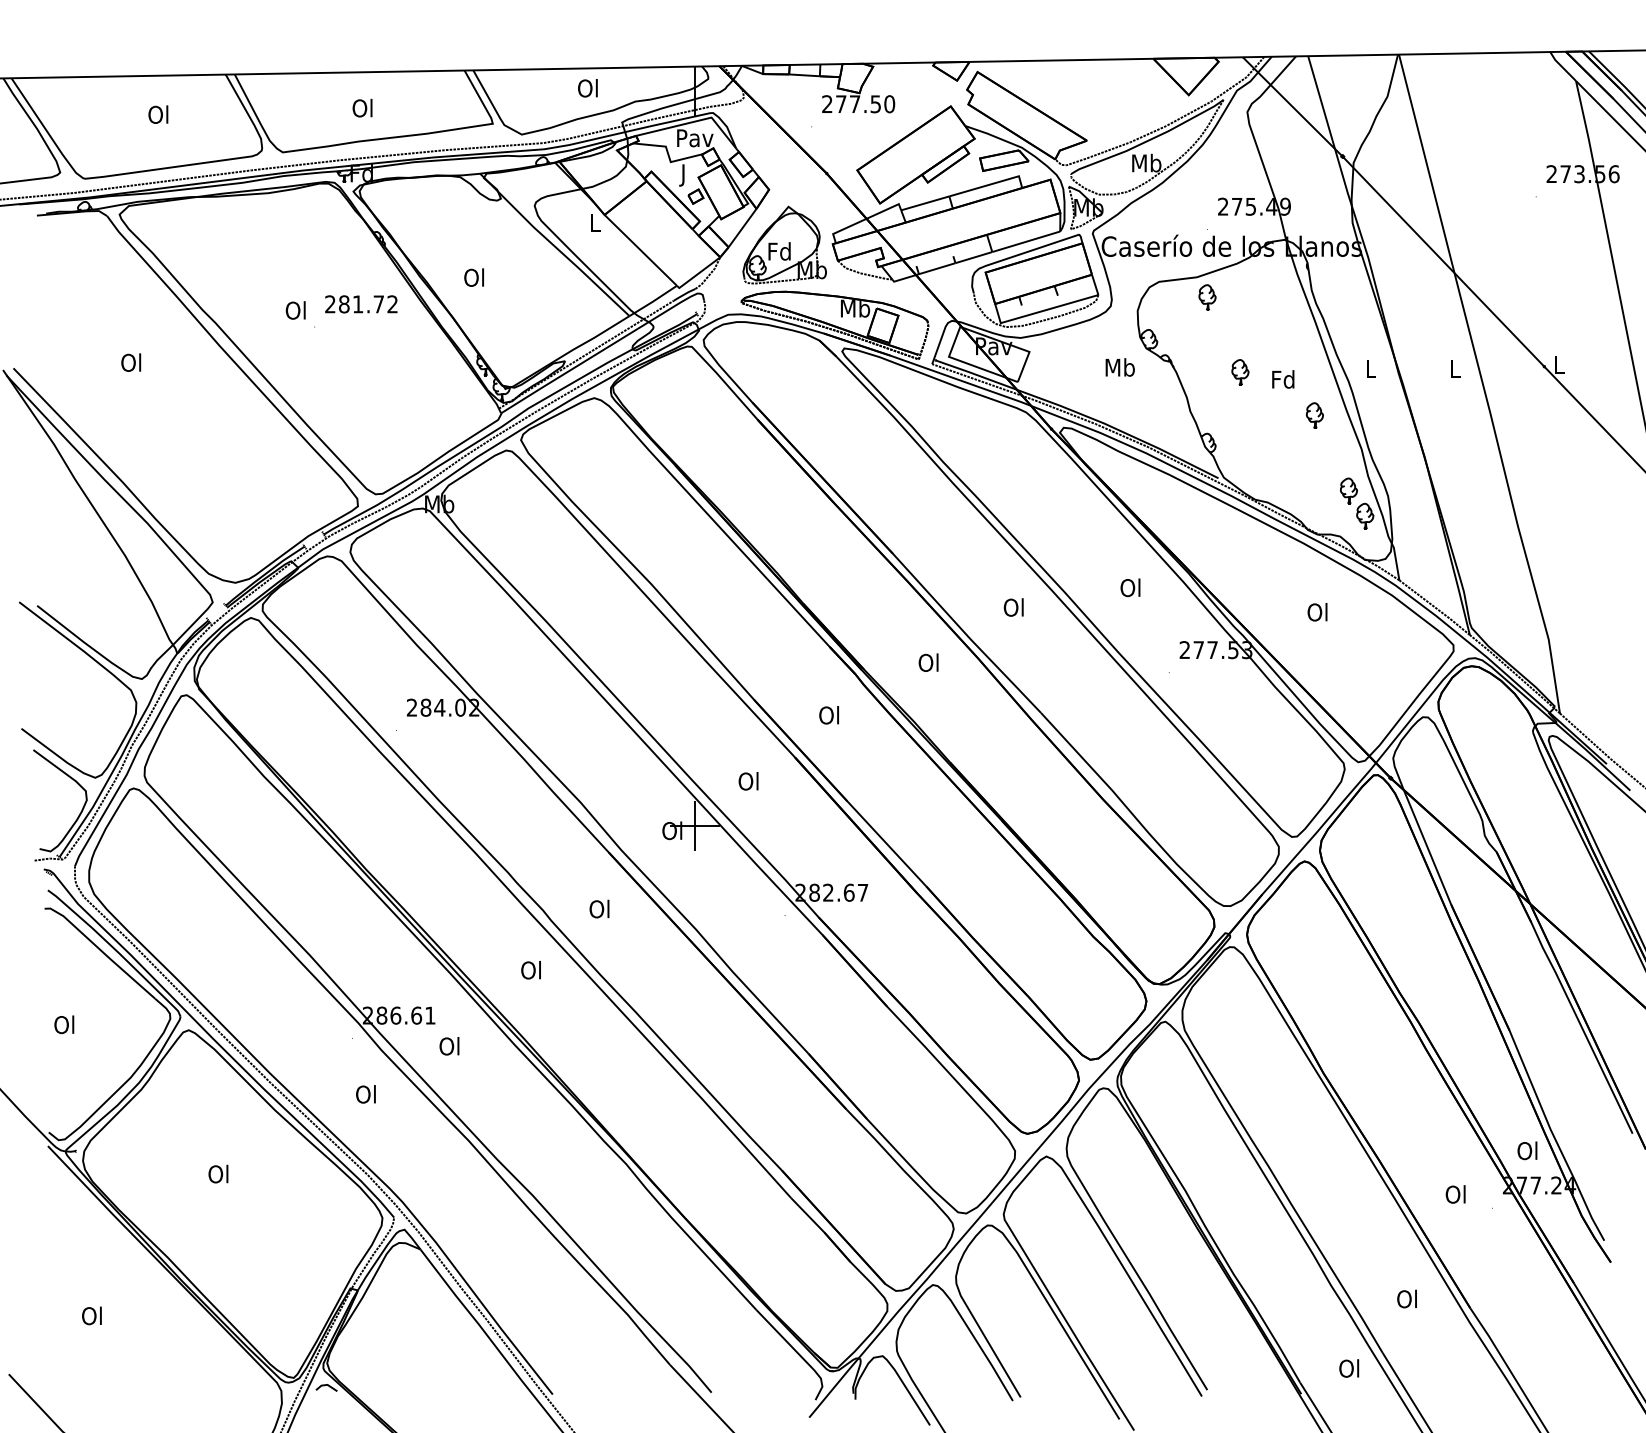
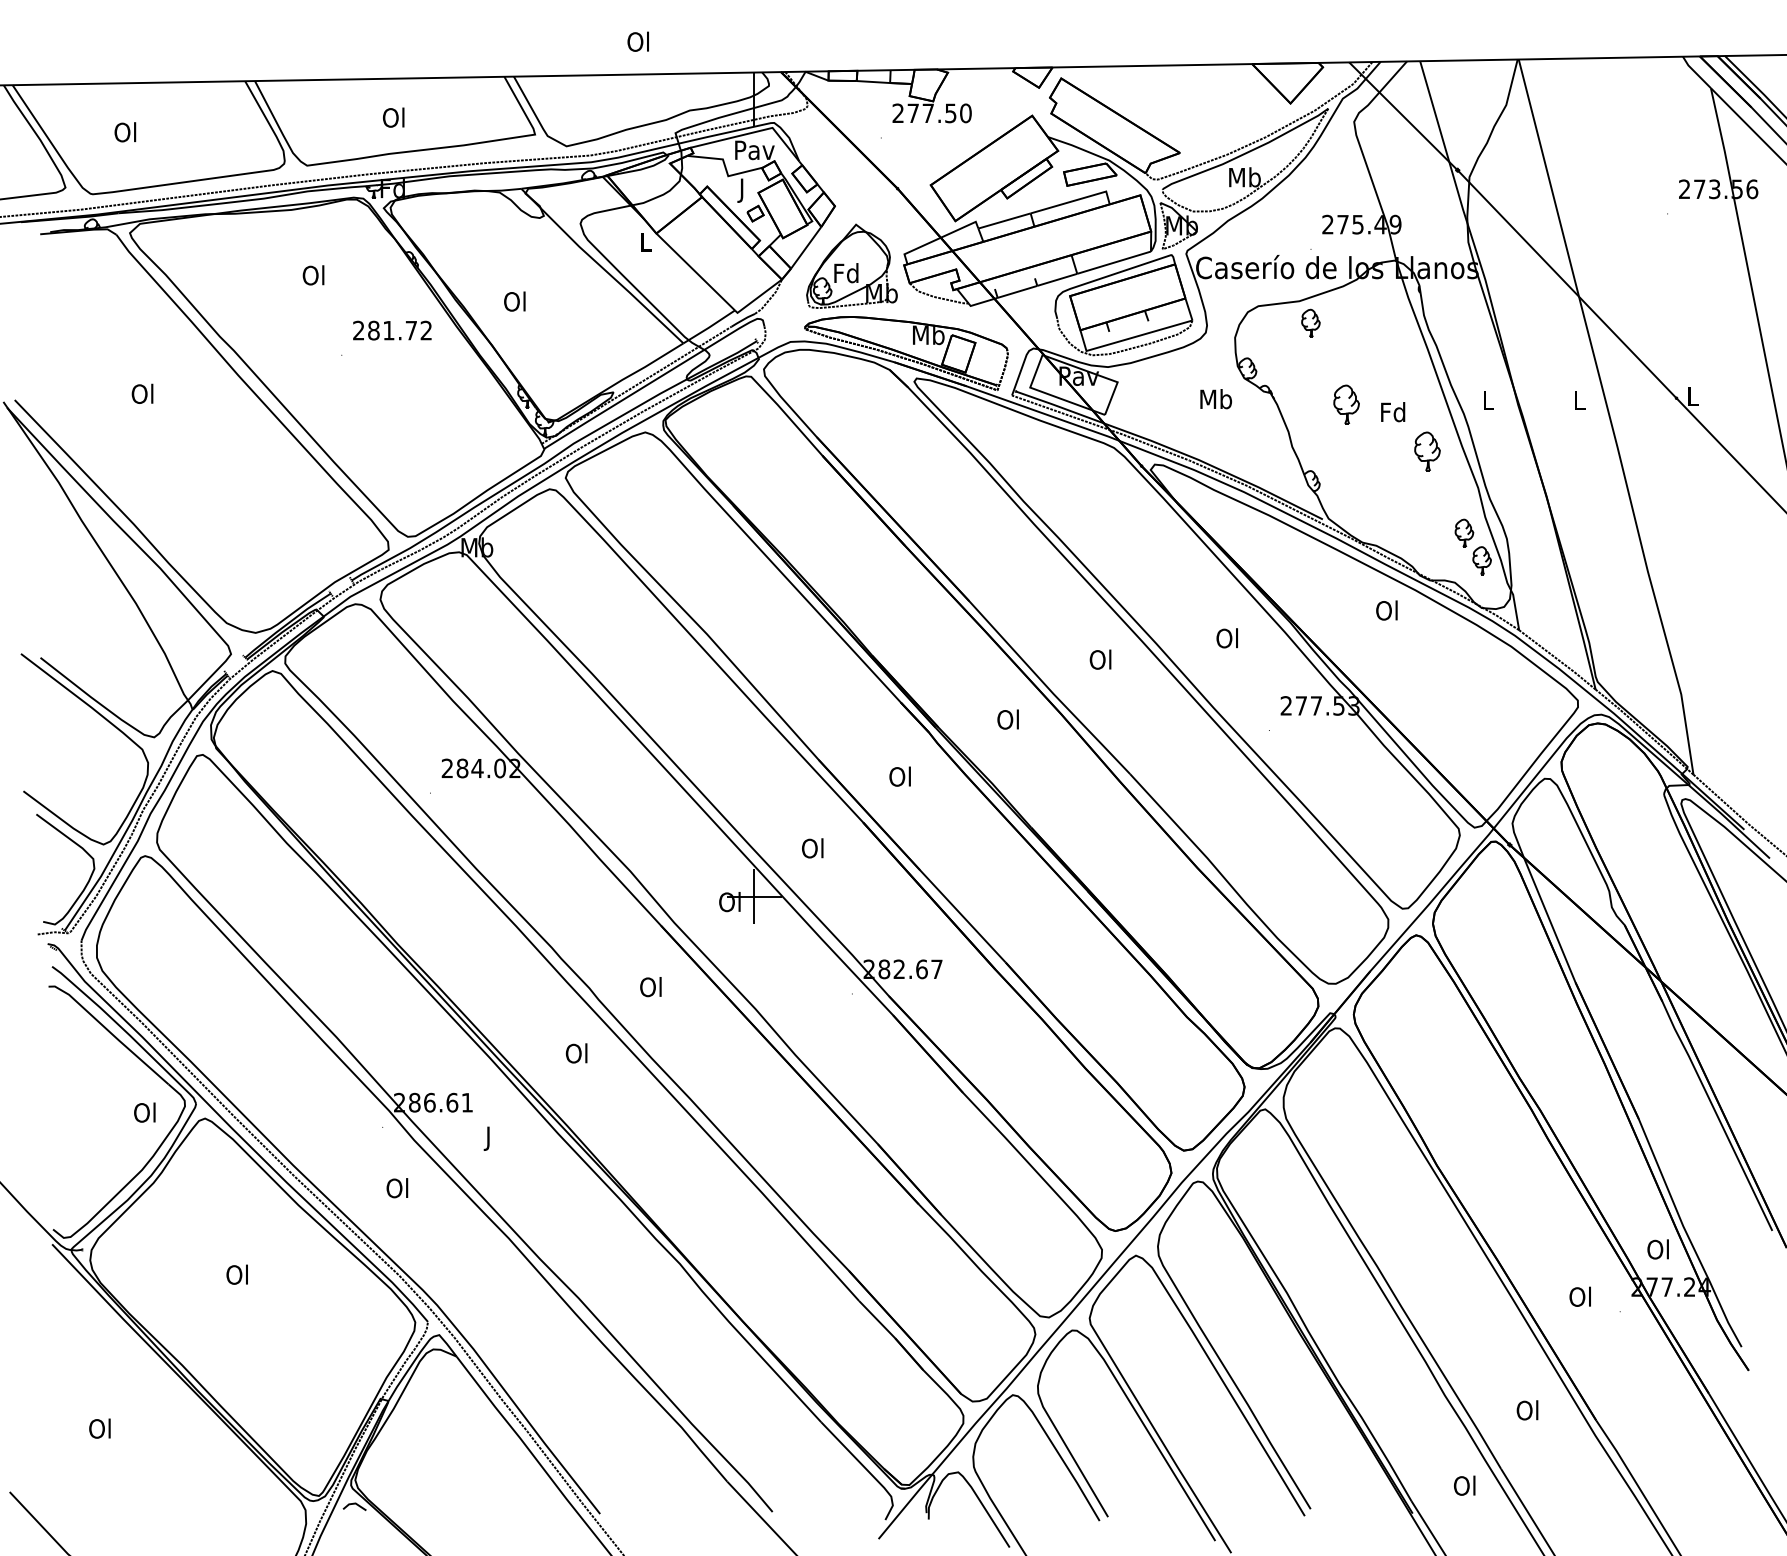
text: (587, 88) -> (637, 42), moved
text: (158, 114) -> (125, 132), moved
text: (295, 310) -> (313, 275), moved
part: (1240, 372) -> (1346, 404), size x1.4
part: (1314, 415) -> (1427, 451), size x1.4
text: (1317, 612) -> (1386, 610), moved
text: (64, 1024) -> (145, 1112), moved
text: (449, 1048) -> (488, 1138), Ol -> J

